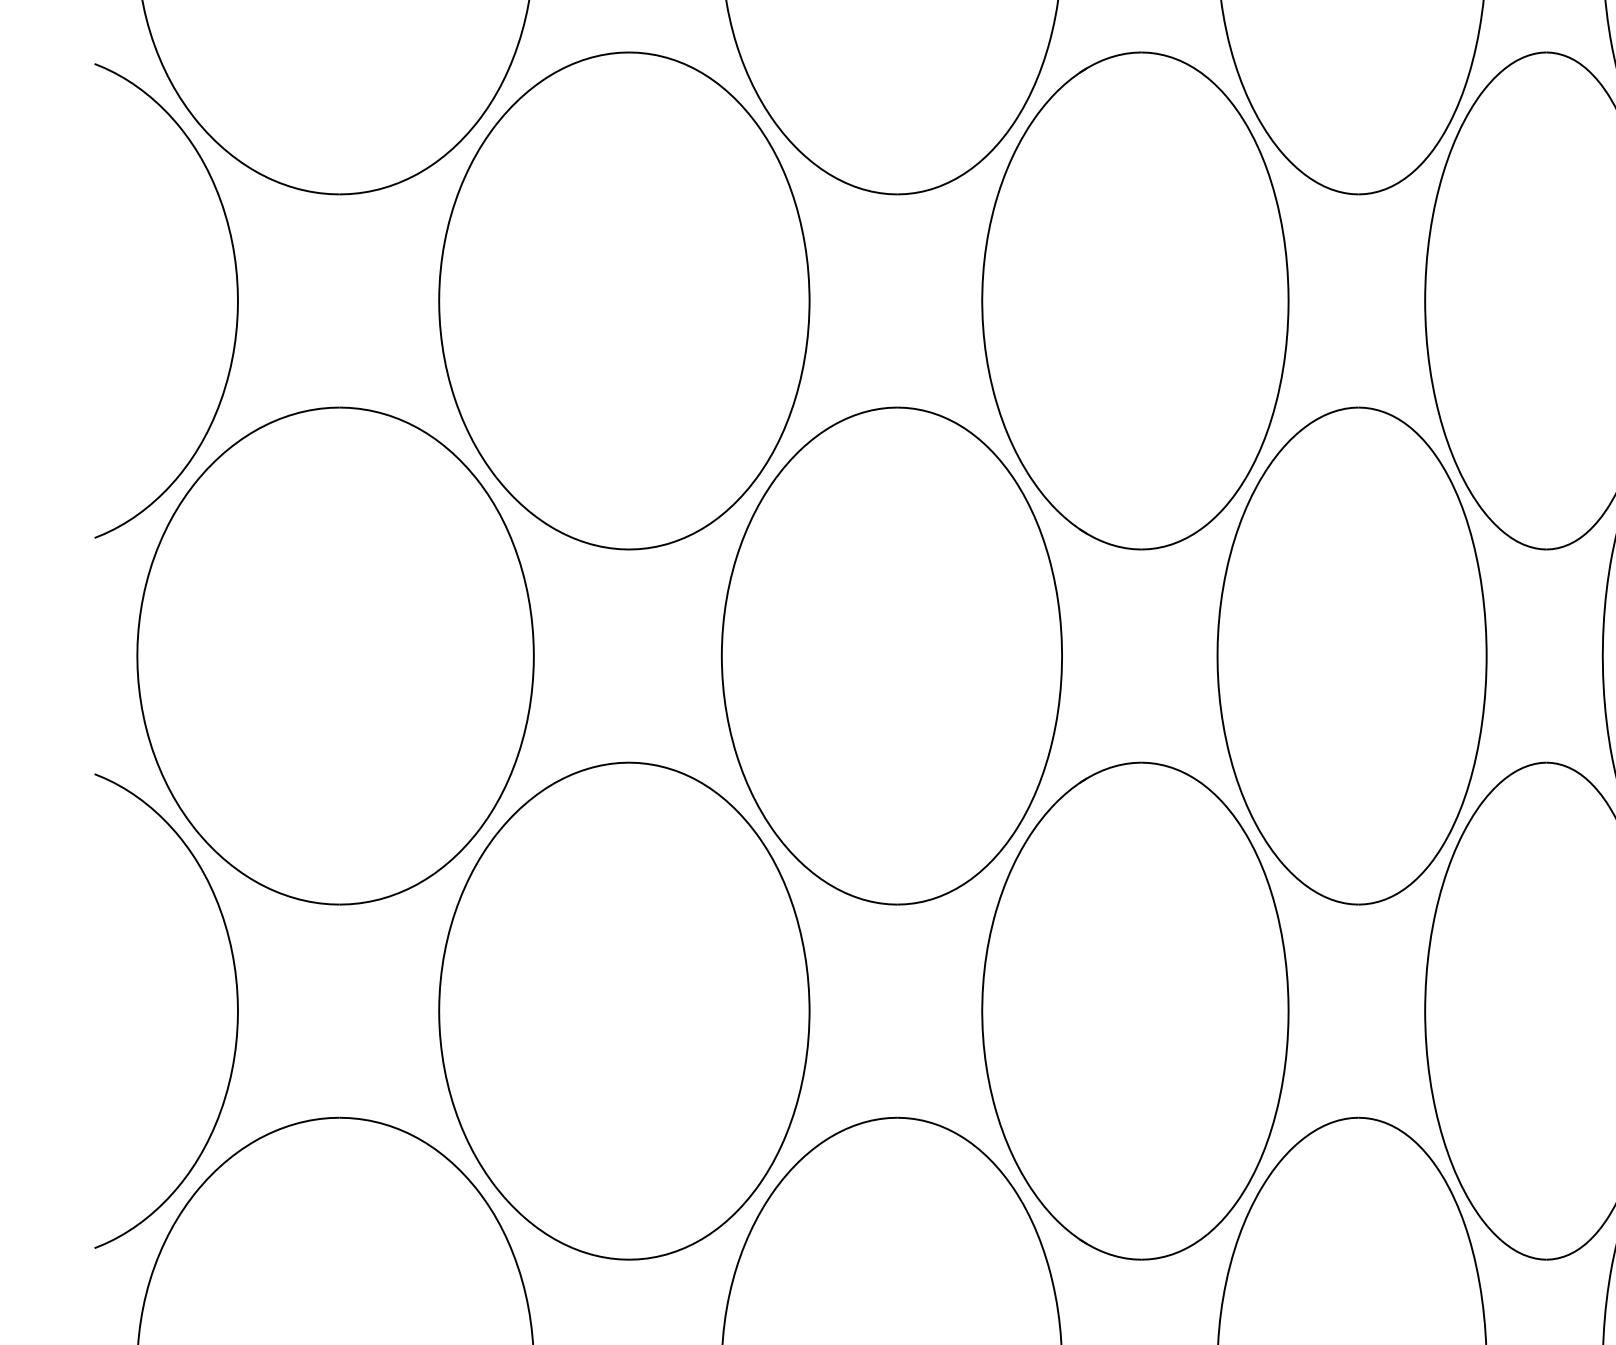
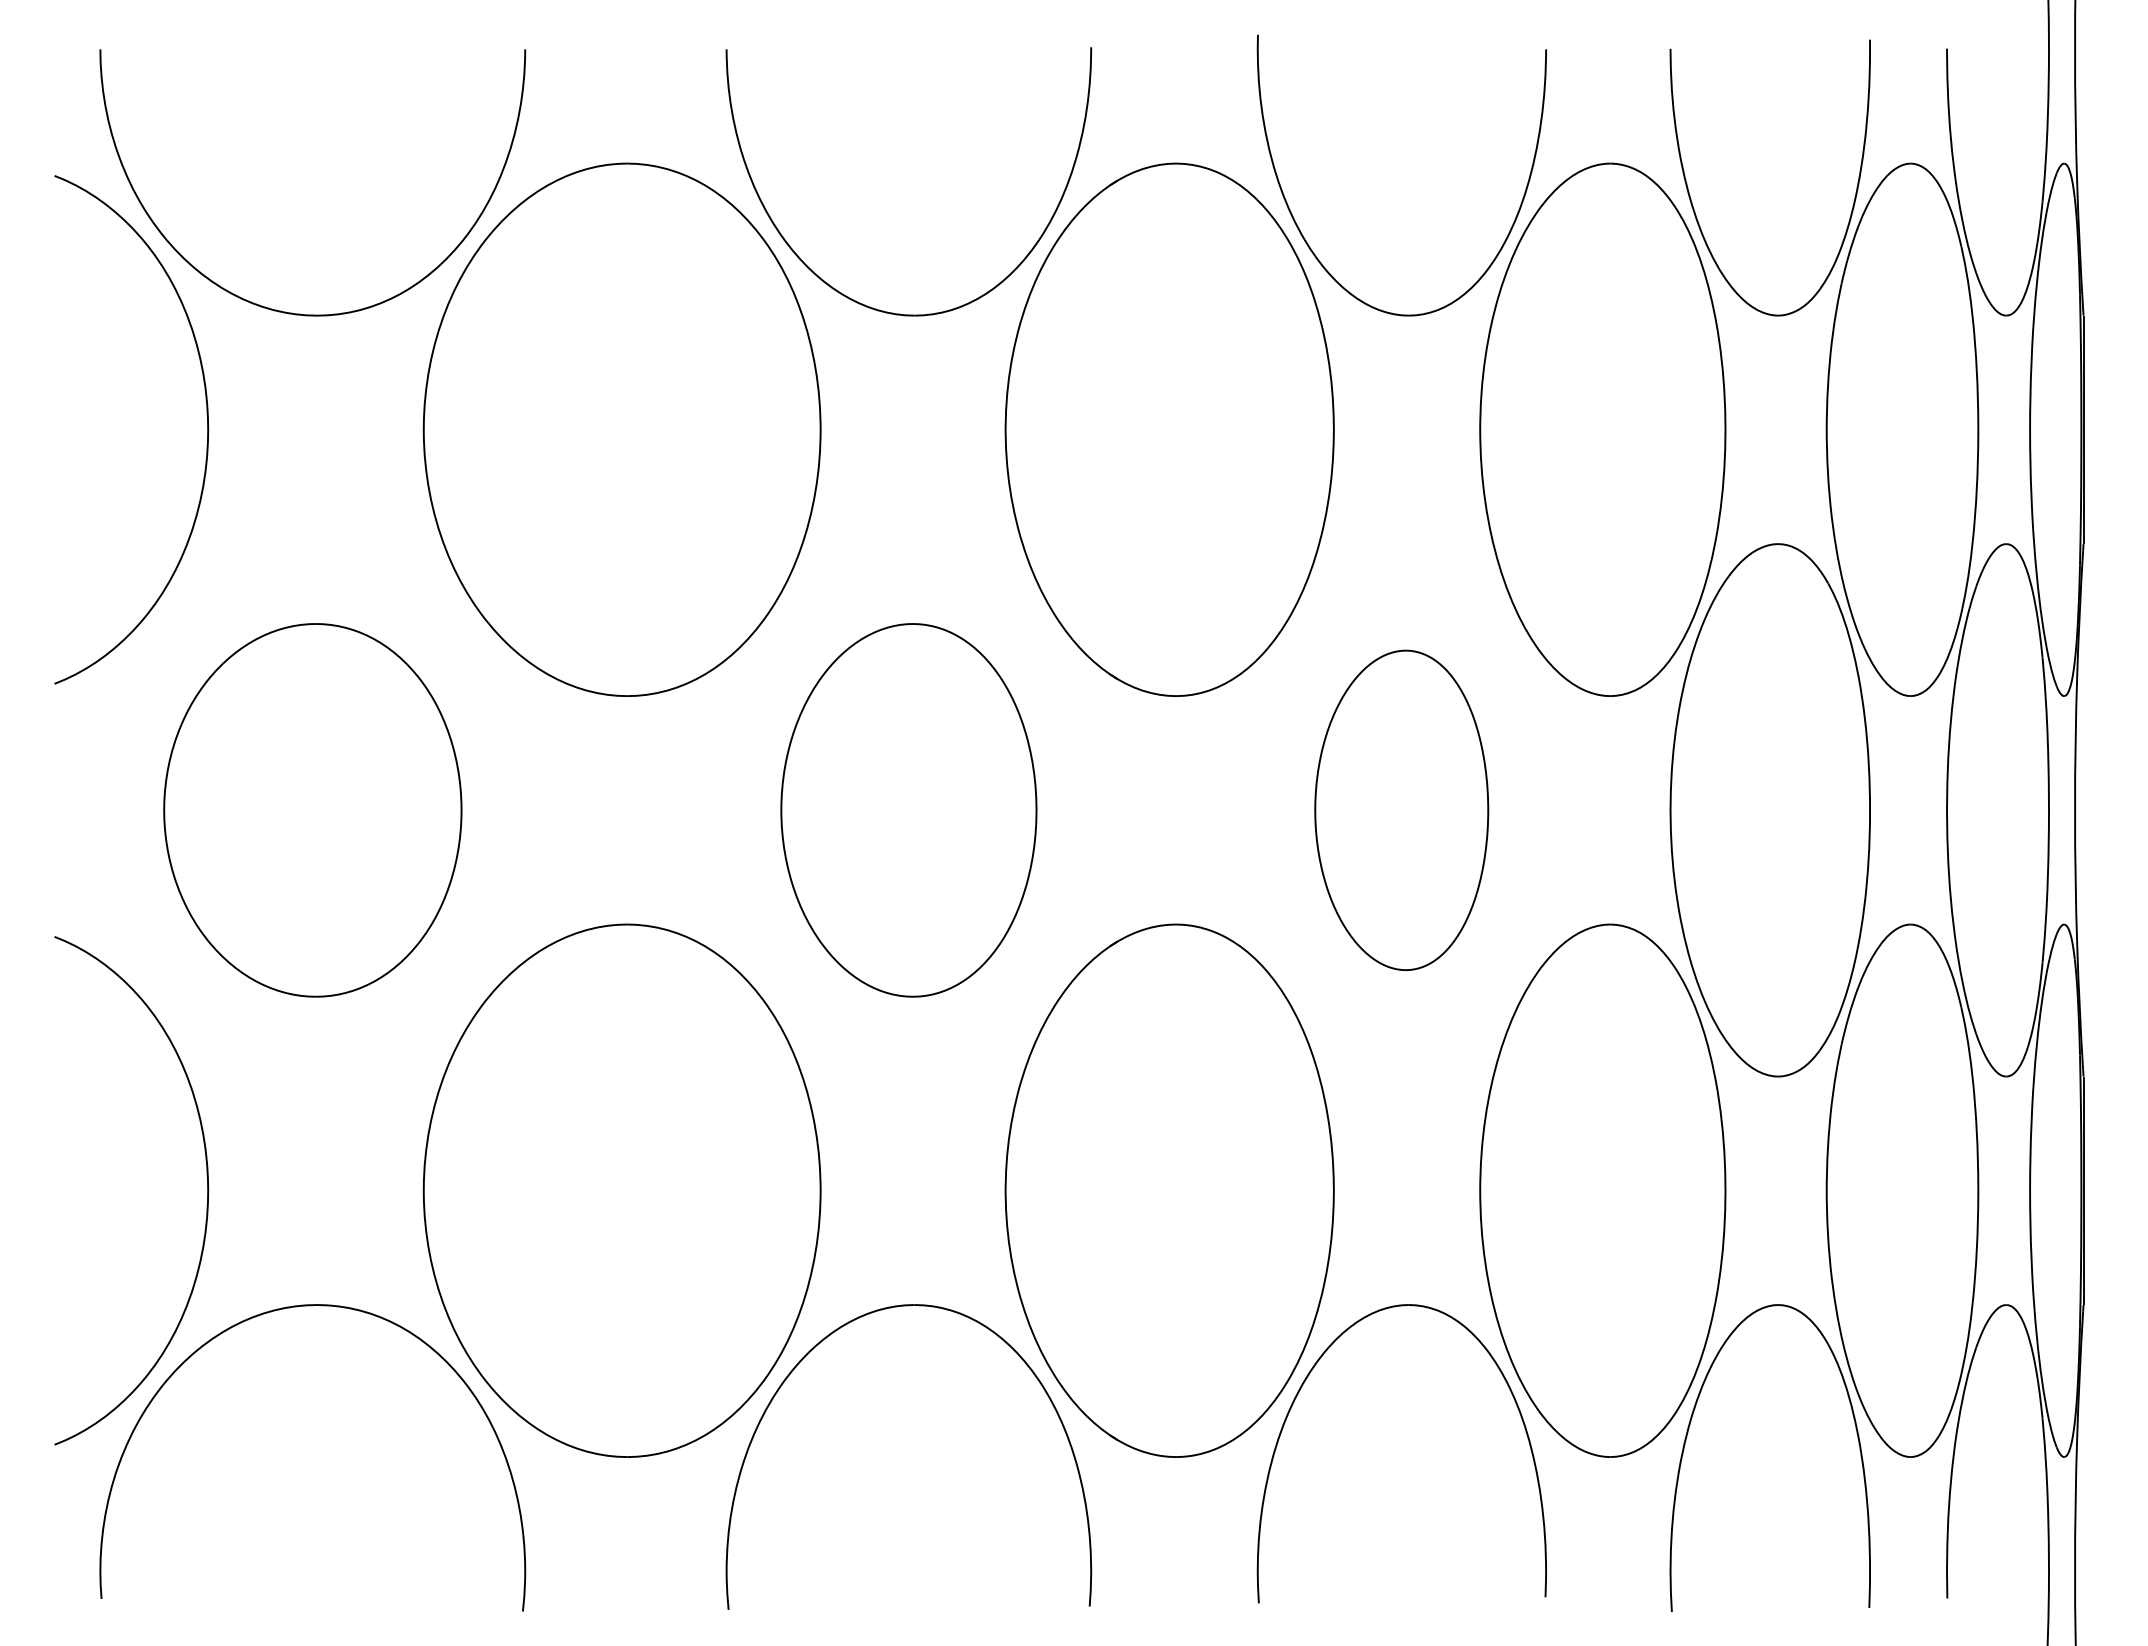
part: (335, 656) -> (312, 810), size x0.7
part: (891, 656) -> (908, 810), size x0.7
part: (1351, 656) -> (1401, 810), size x0.6

